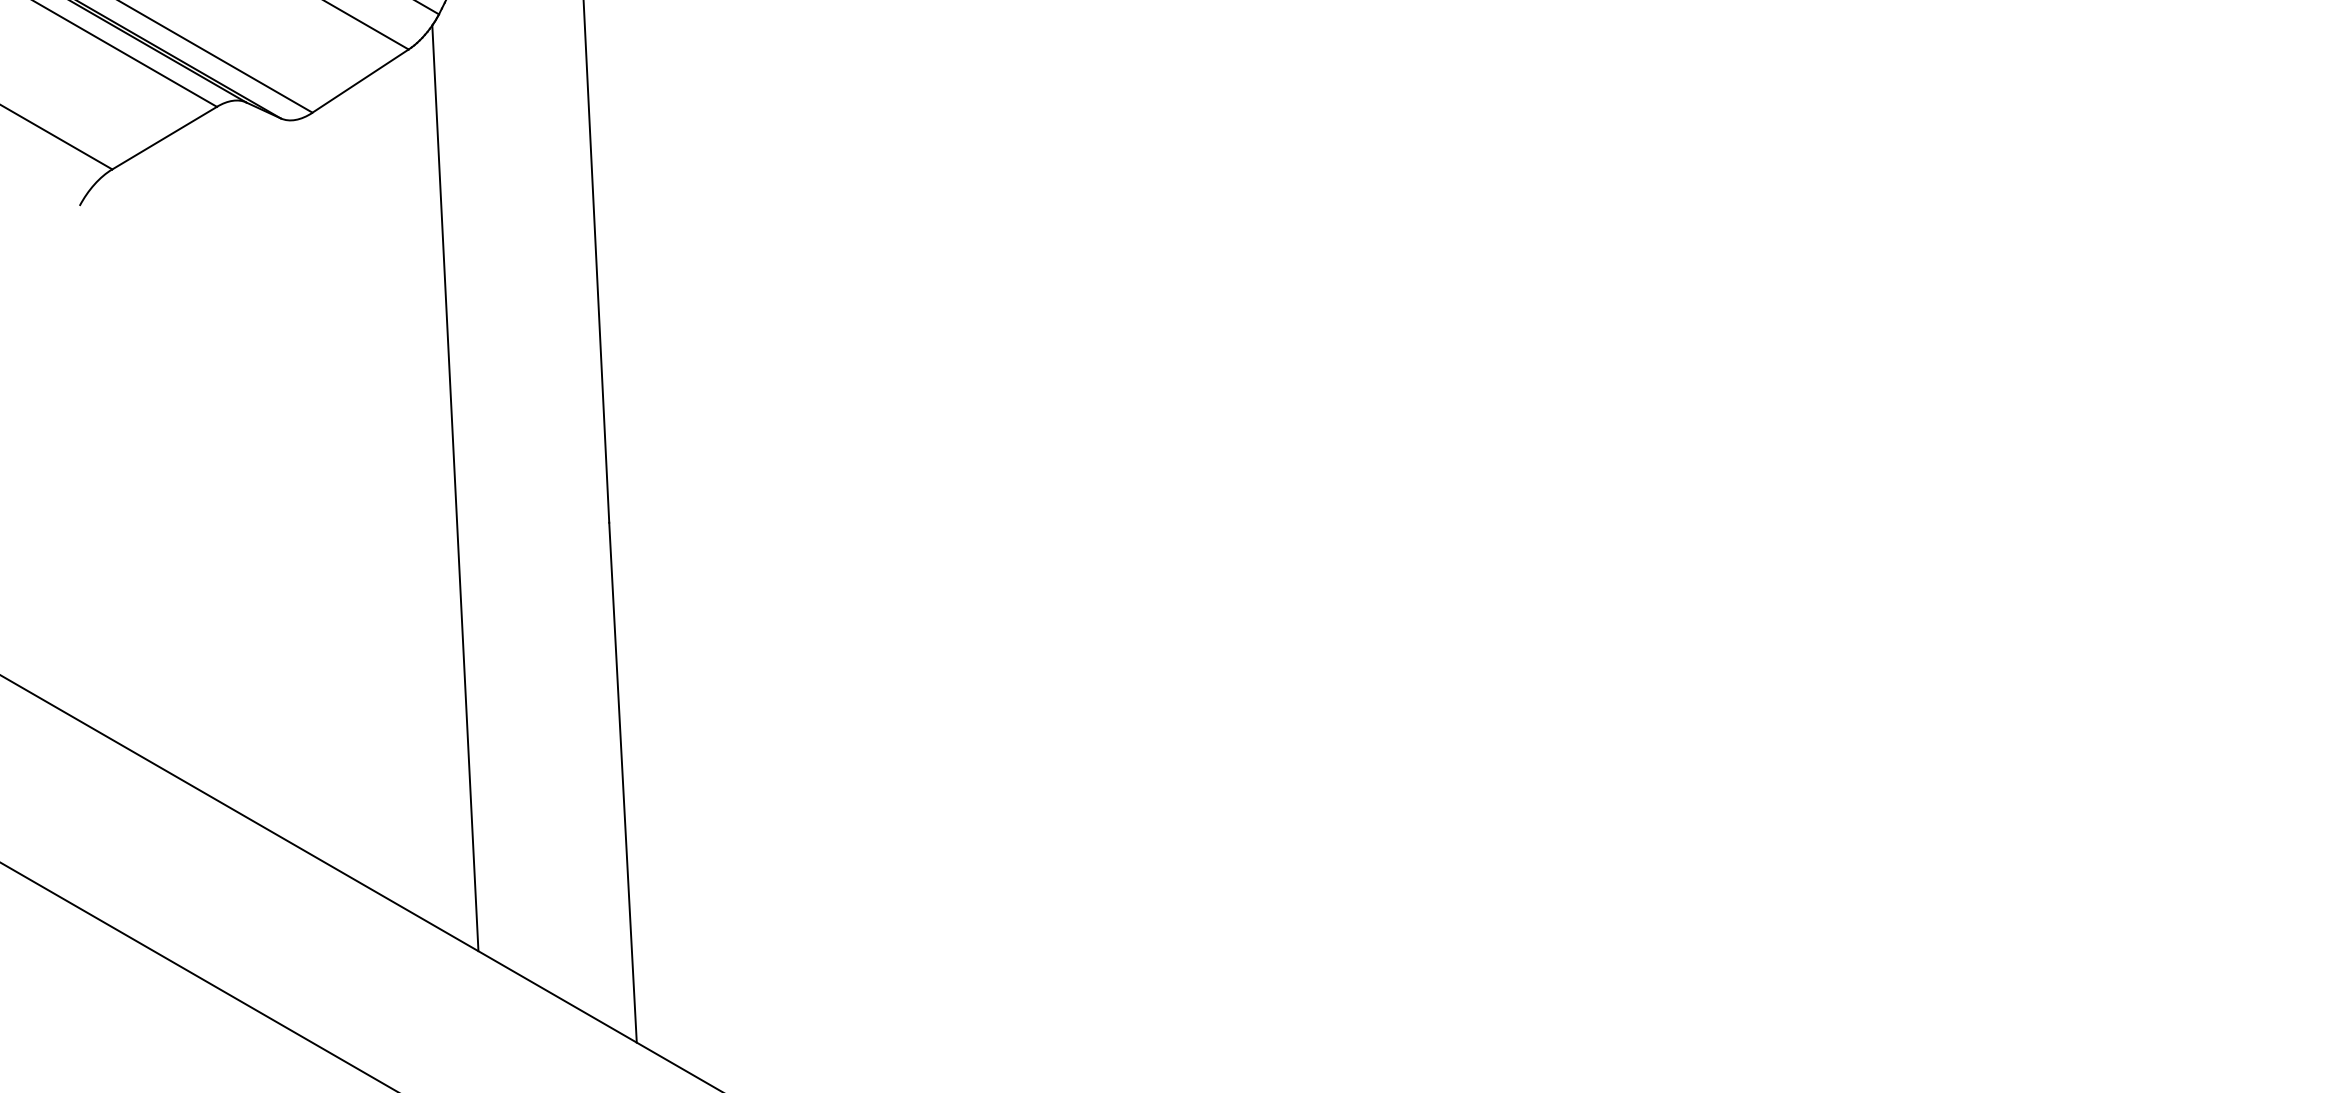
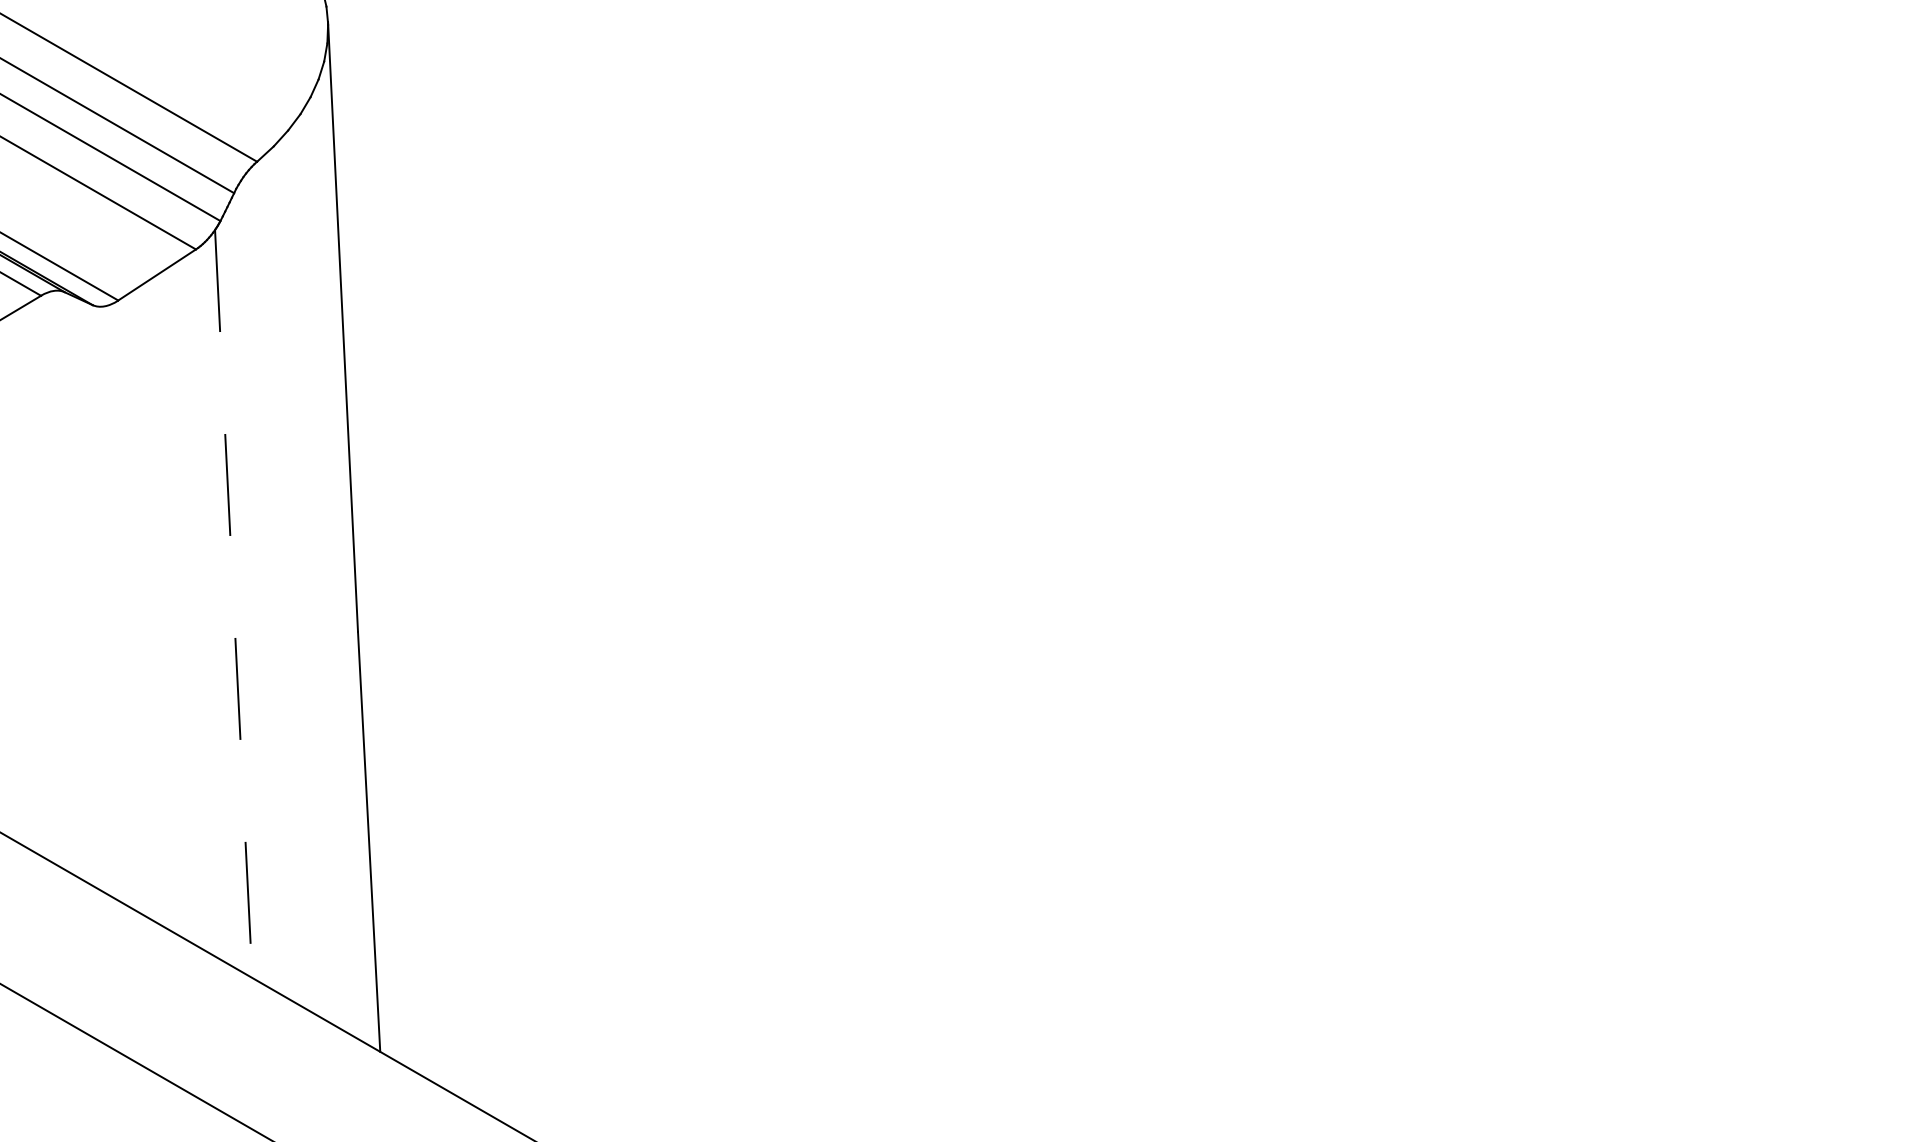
line: (455, 488) -> (233, 604), solid -> dashed

